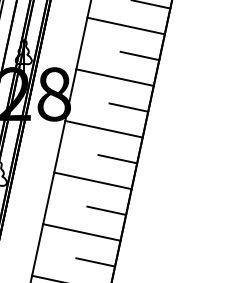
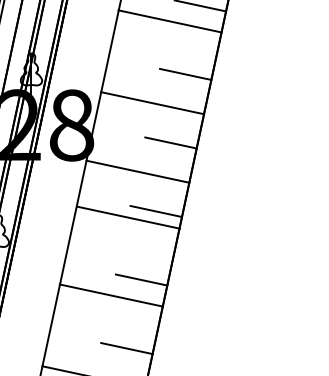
line: (125, 25) -> (169, 20), moved
line: (92, 180) -> (127, 217), moved
line: (81, 232) -> (110, 295), moved

